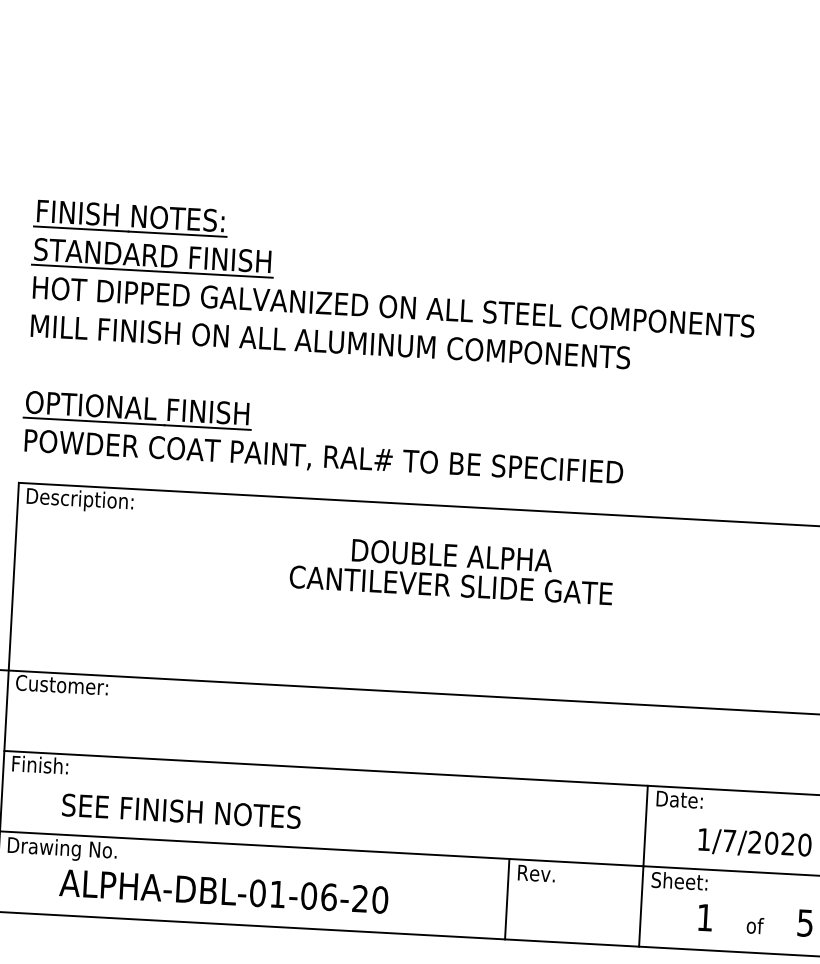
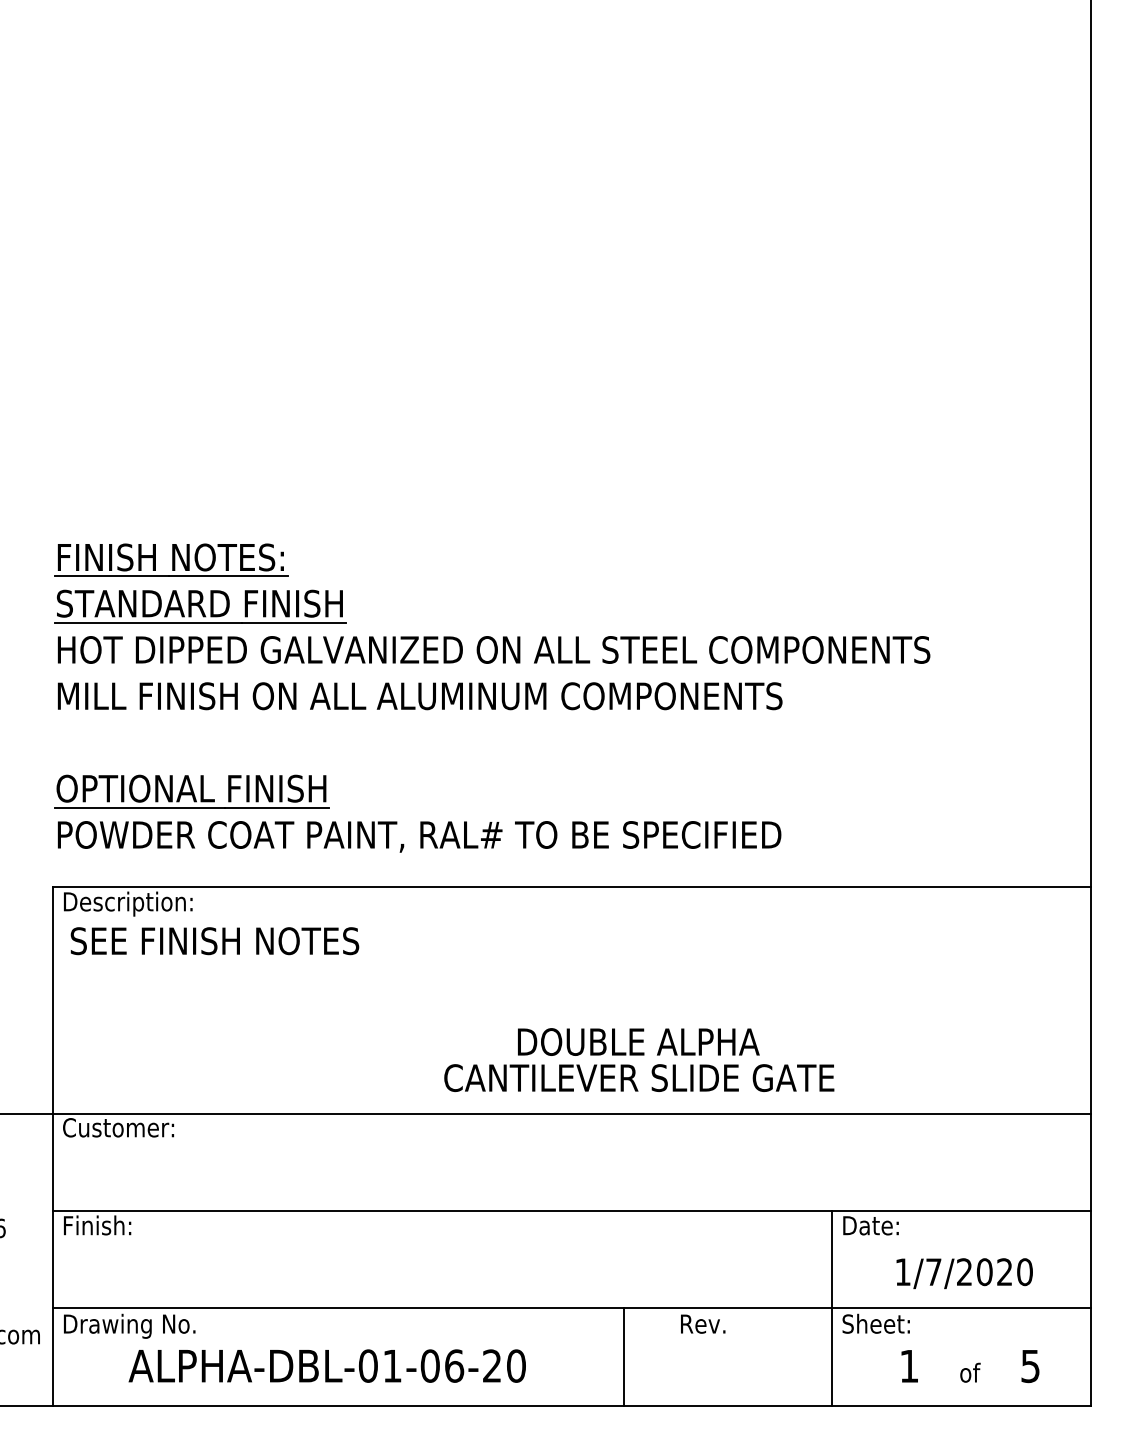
text: (452, 570) -> (639, 1059), moved
text: (181, 811) -> (214, 941), moved
line: (507, 898) -> (624, 1356), moved

